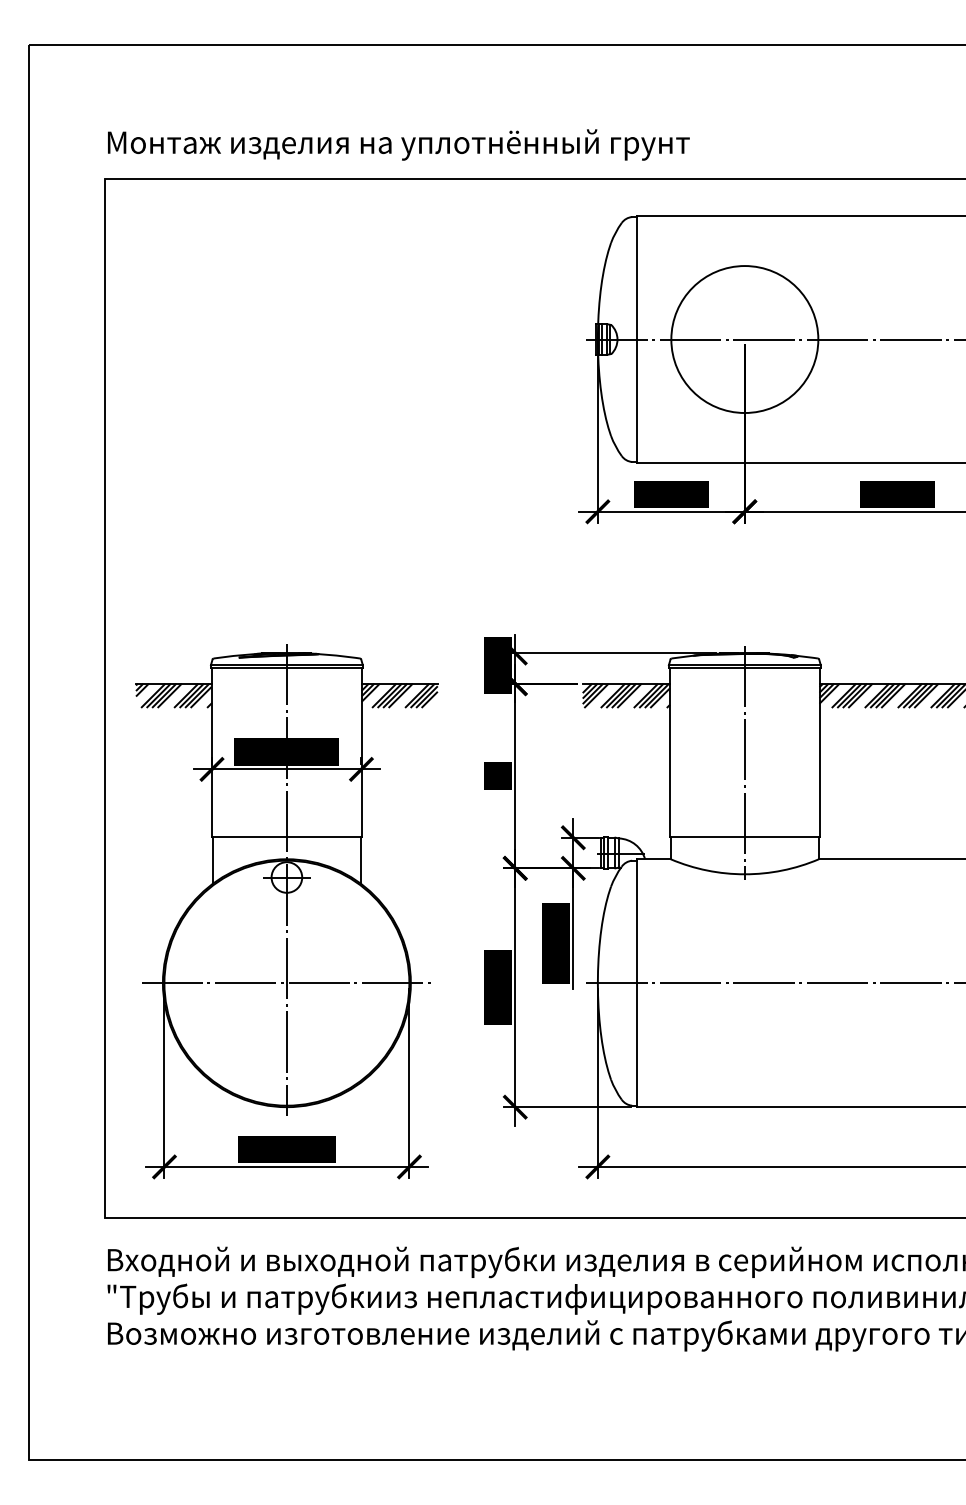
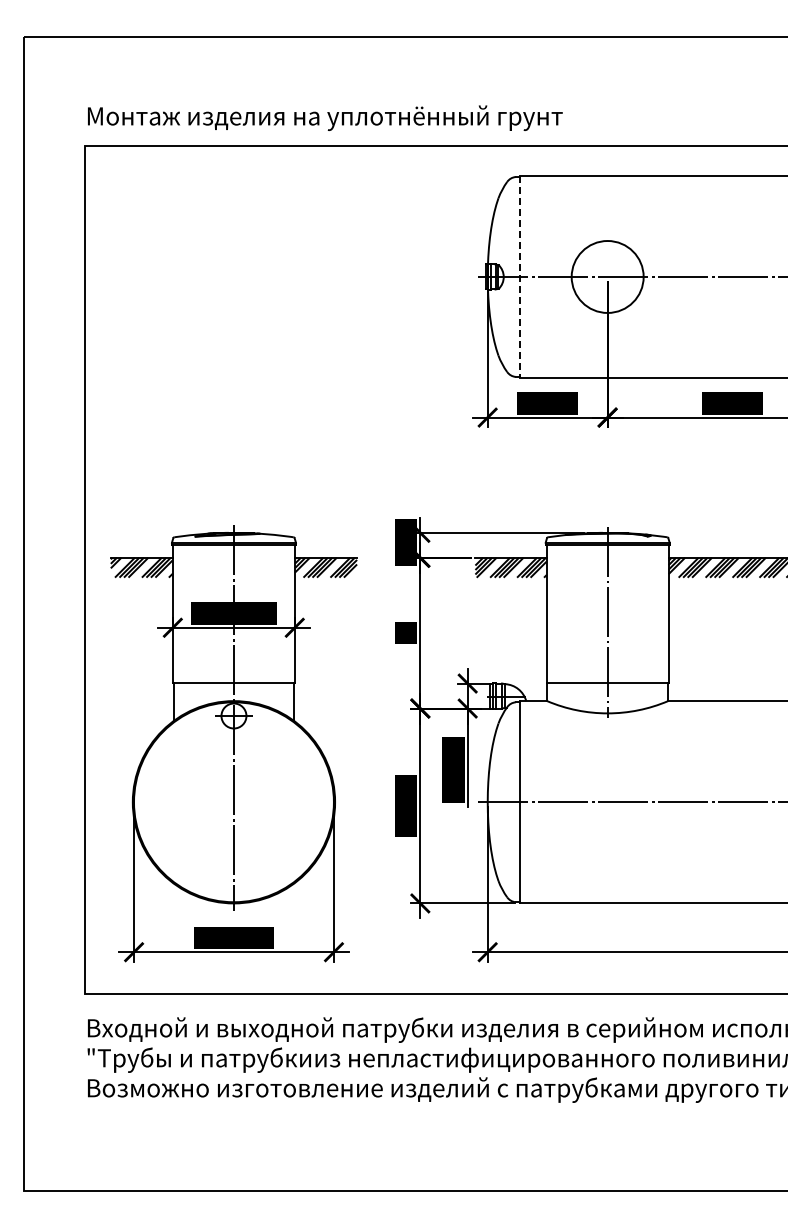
circle: (744, 338) -> (607, 276), size x0.6
line: (636, 340) -> (519, 277), solid -> dashed
line: (286, 983) -> (233, 802), removed

